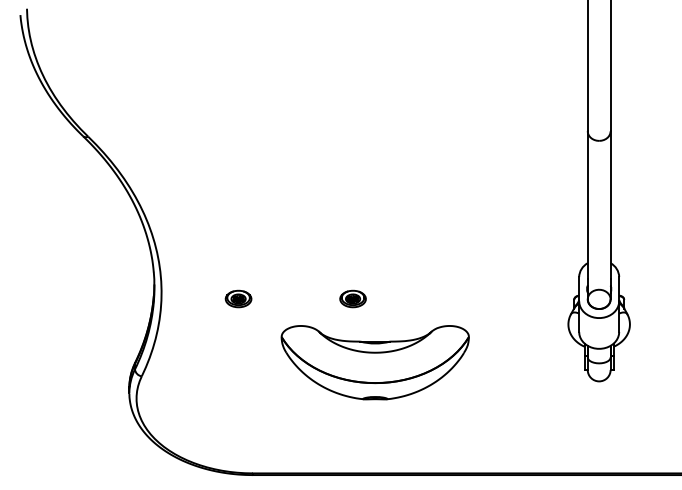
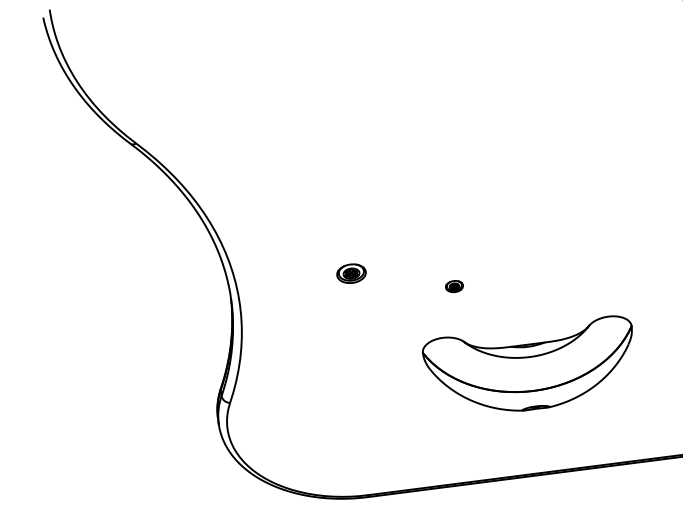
part: (238, 298) -> (351, 273), moved
part: (352, 298) -> (453, 286), size x0.6
part: (374, 362) -> (530, 368), moved

